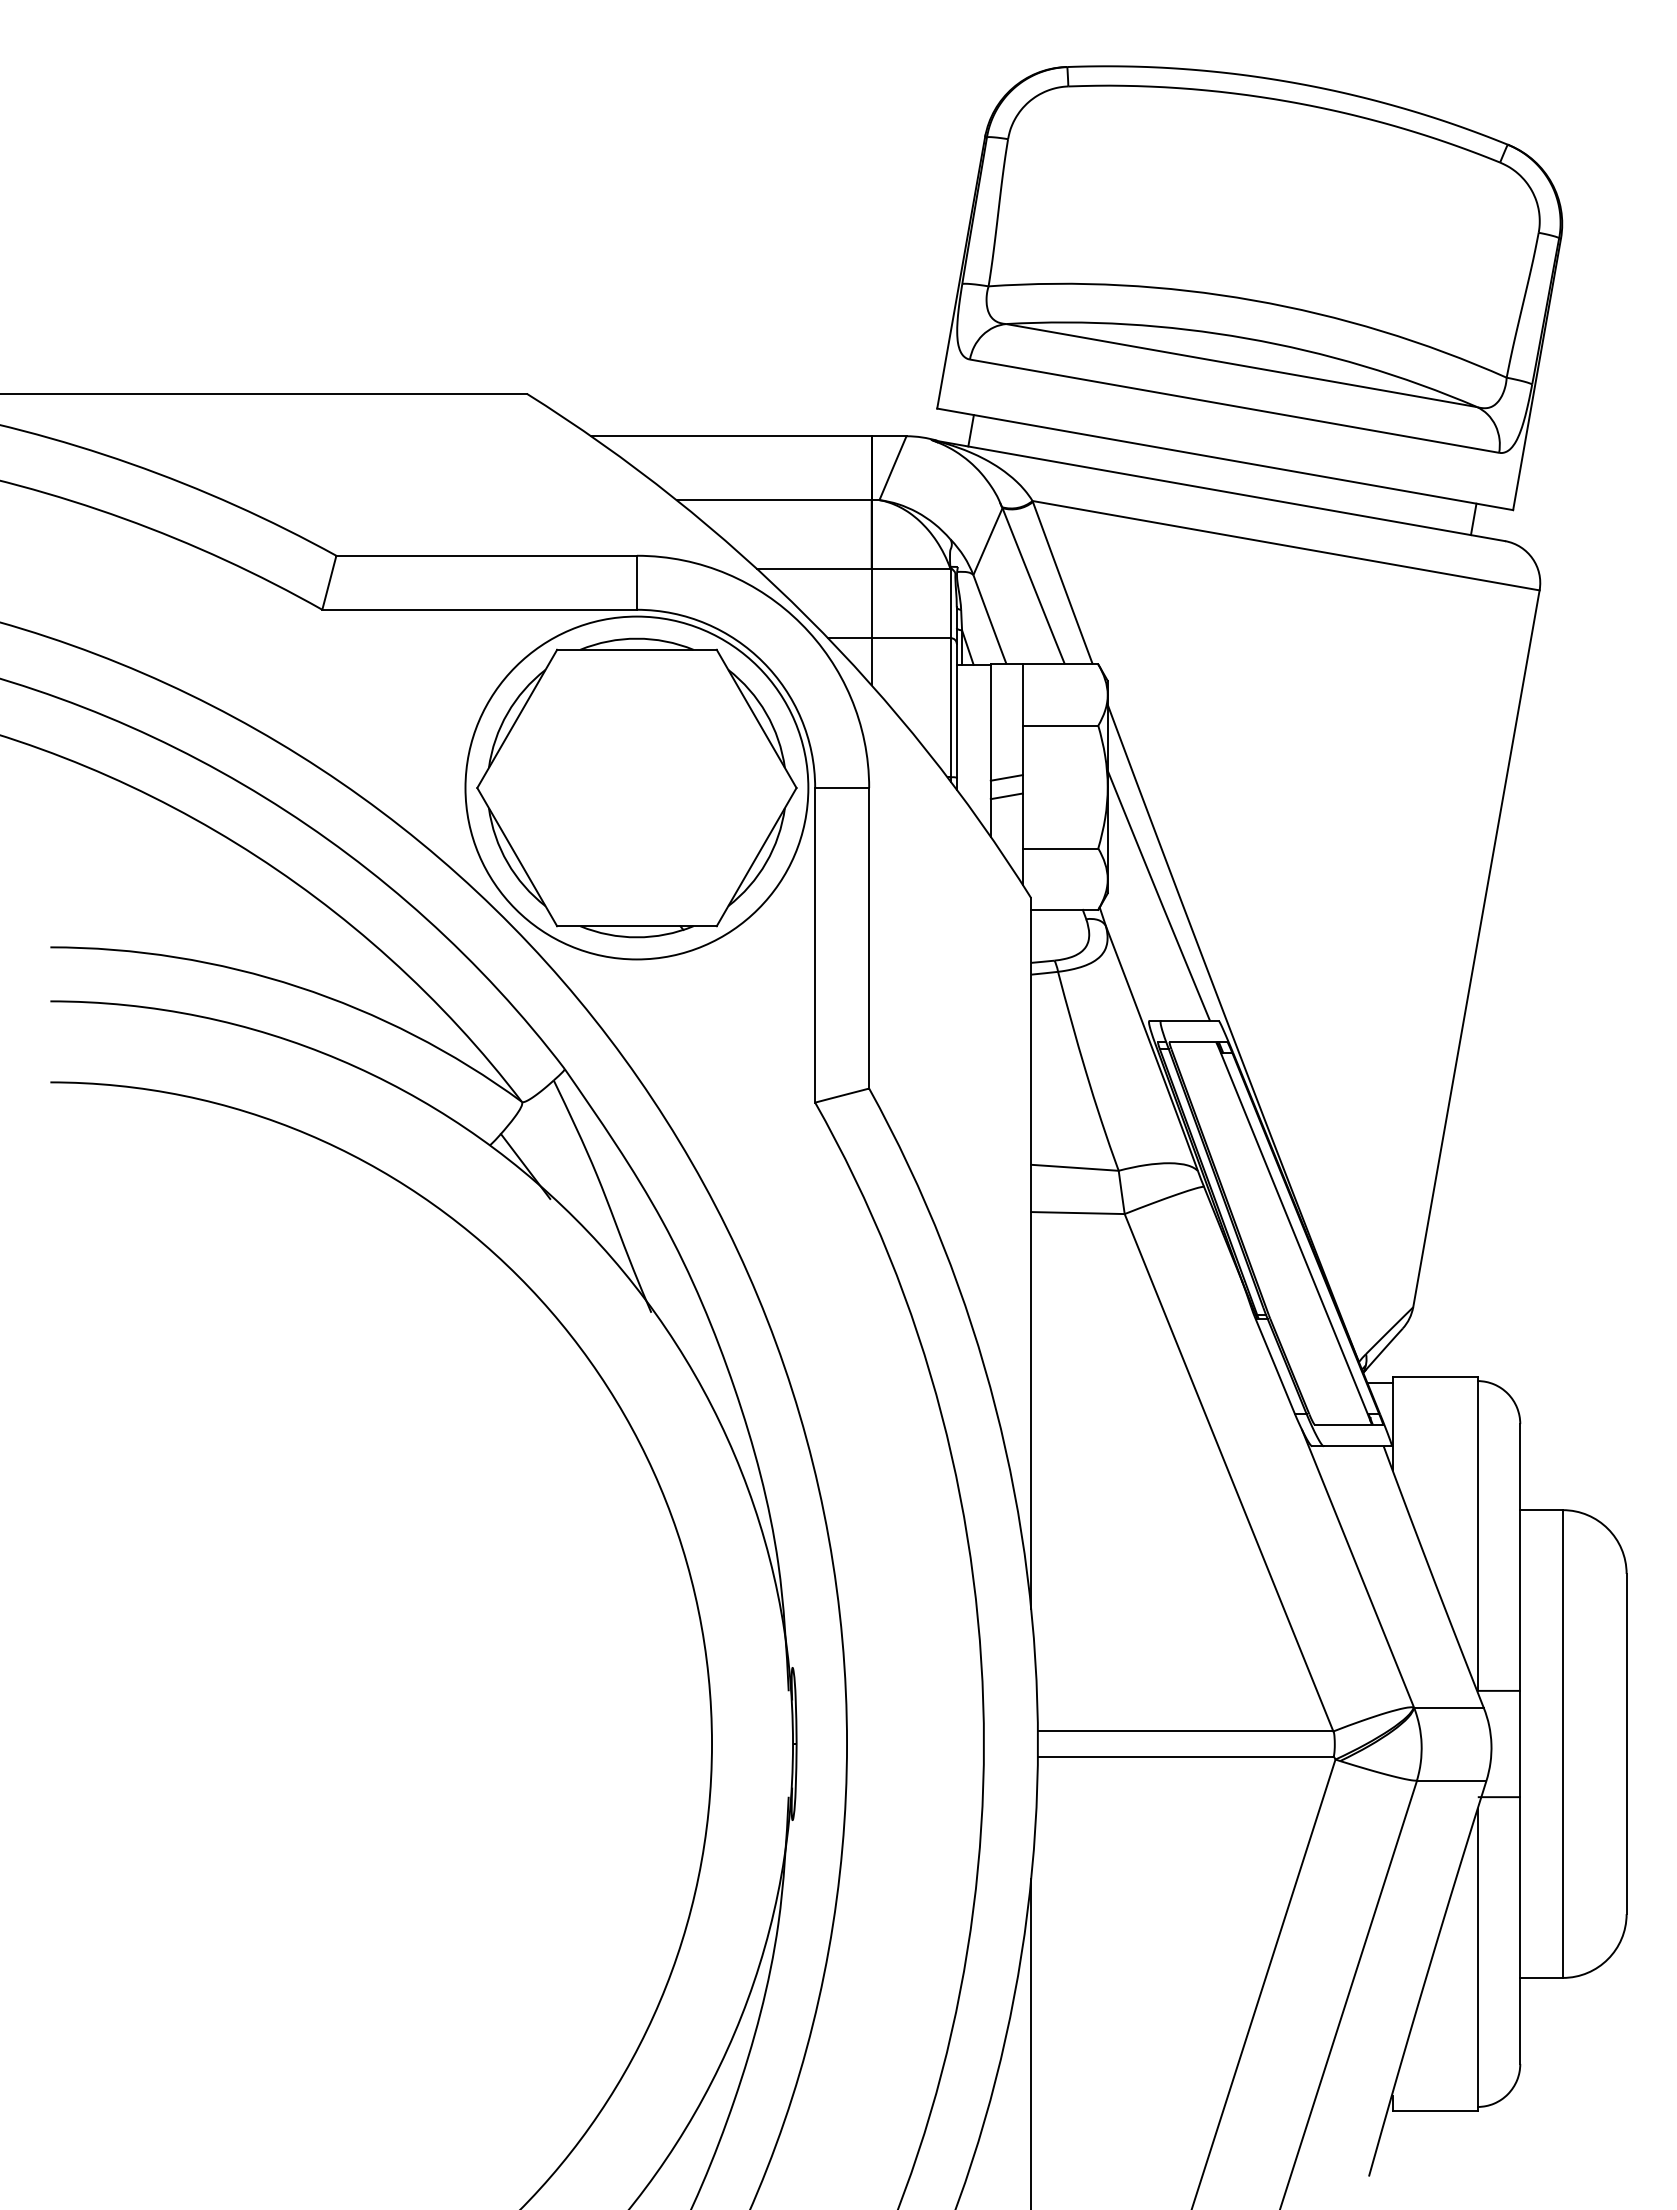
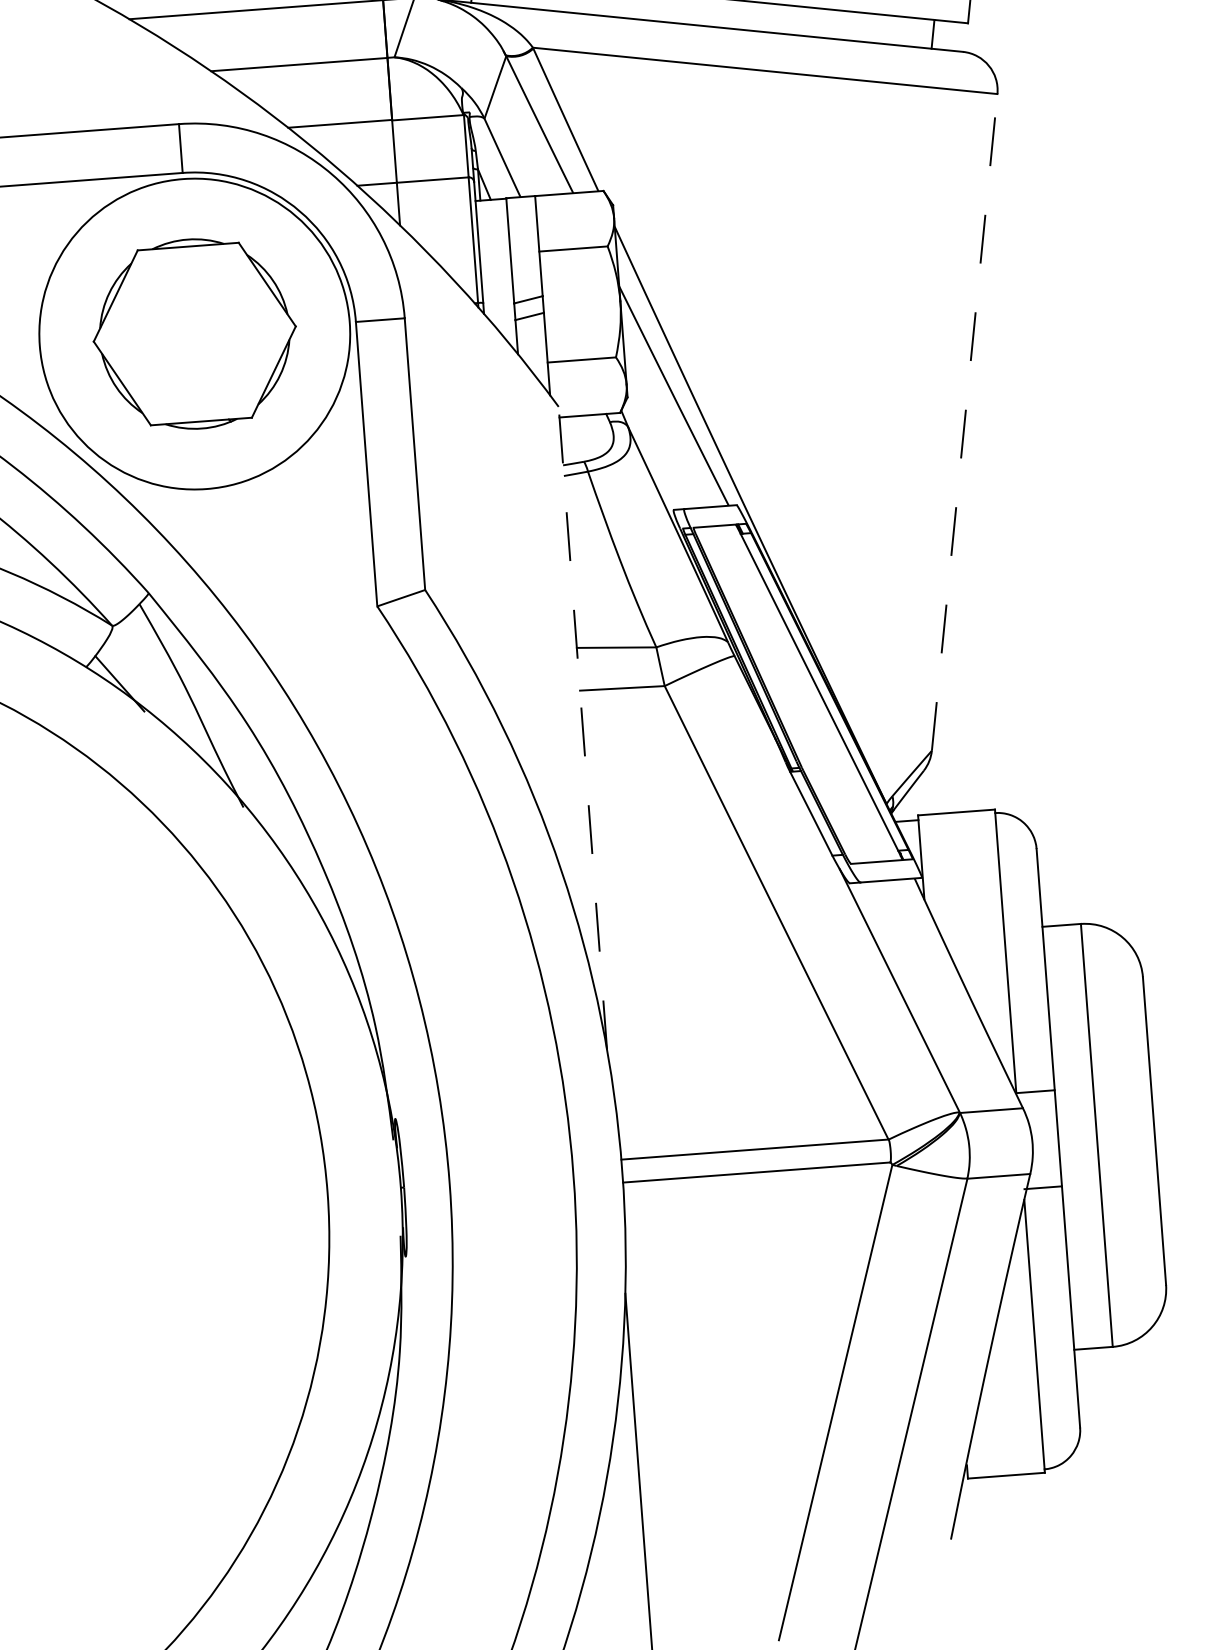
part: (636, 787) -> (194, 333), size x0.7
line: (1476, 948) -> (964, 422), solid -> dashed
line: (1031, 1253) -> (583, 728), solid -> dashed

